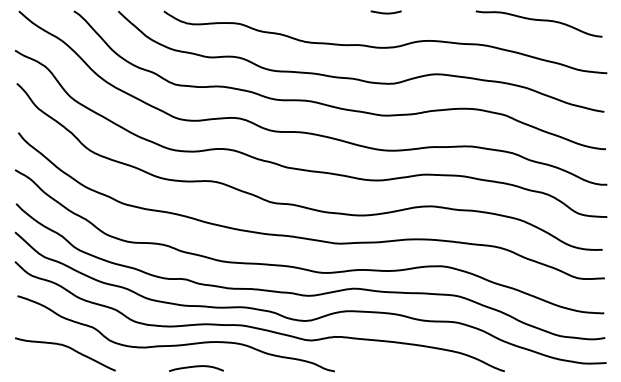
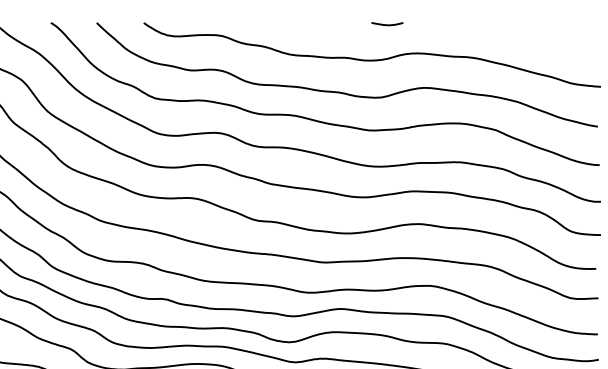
curve: (385, 12) -> (386, 24), moved
curve: (540, 21) -> (532, 33), removed

